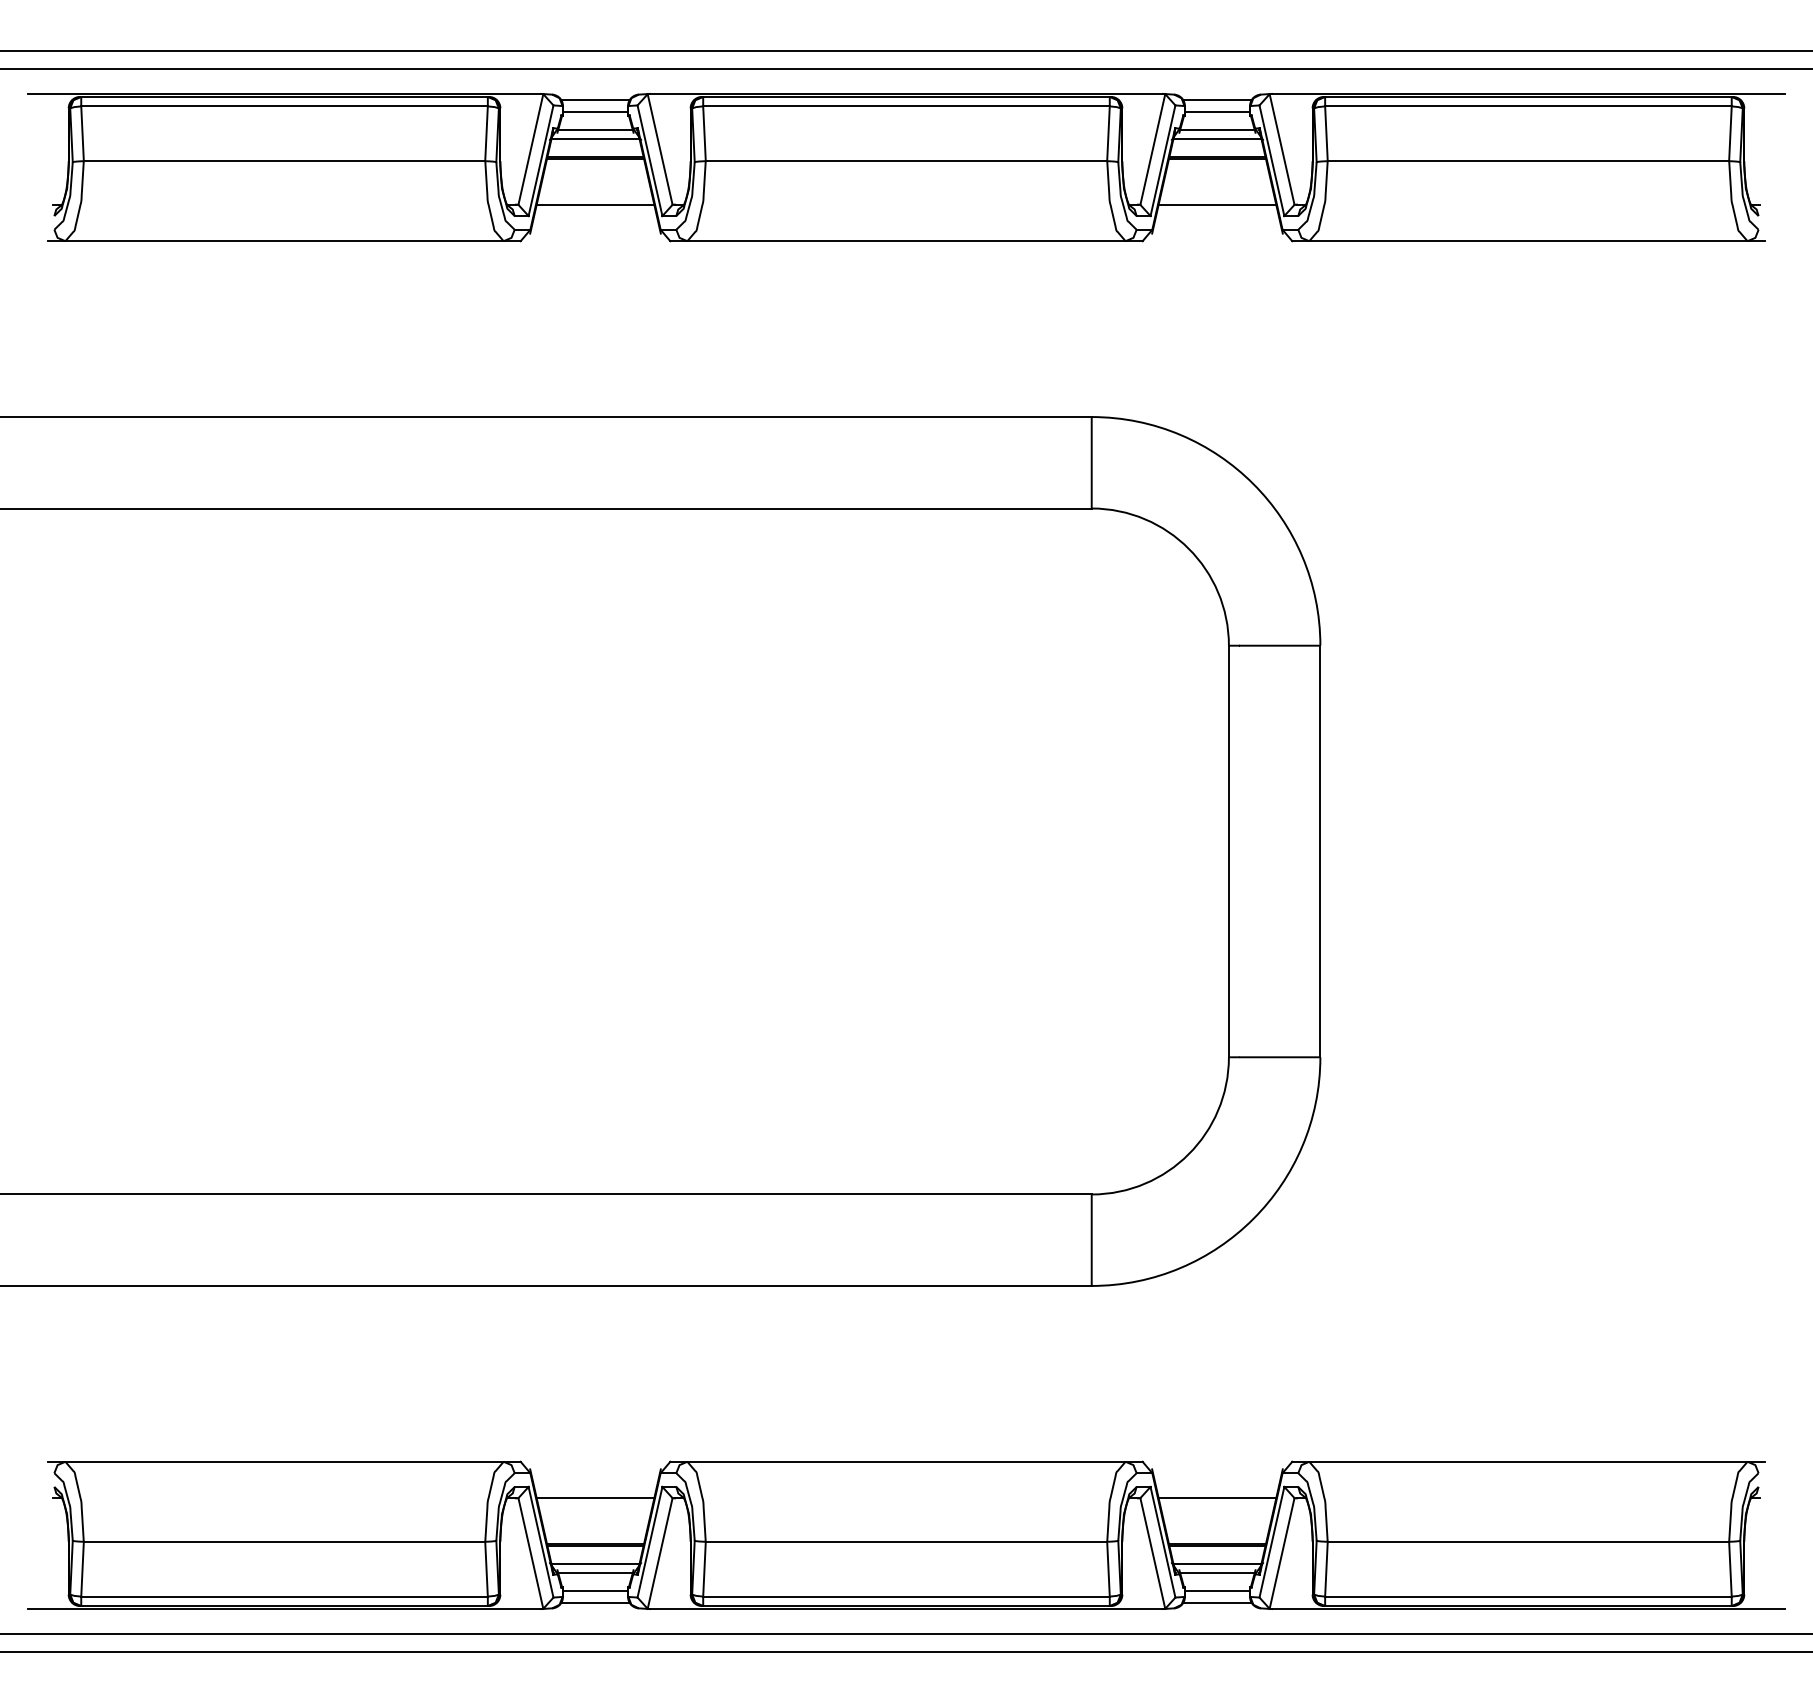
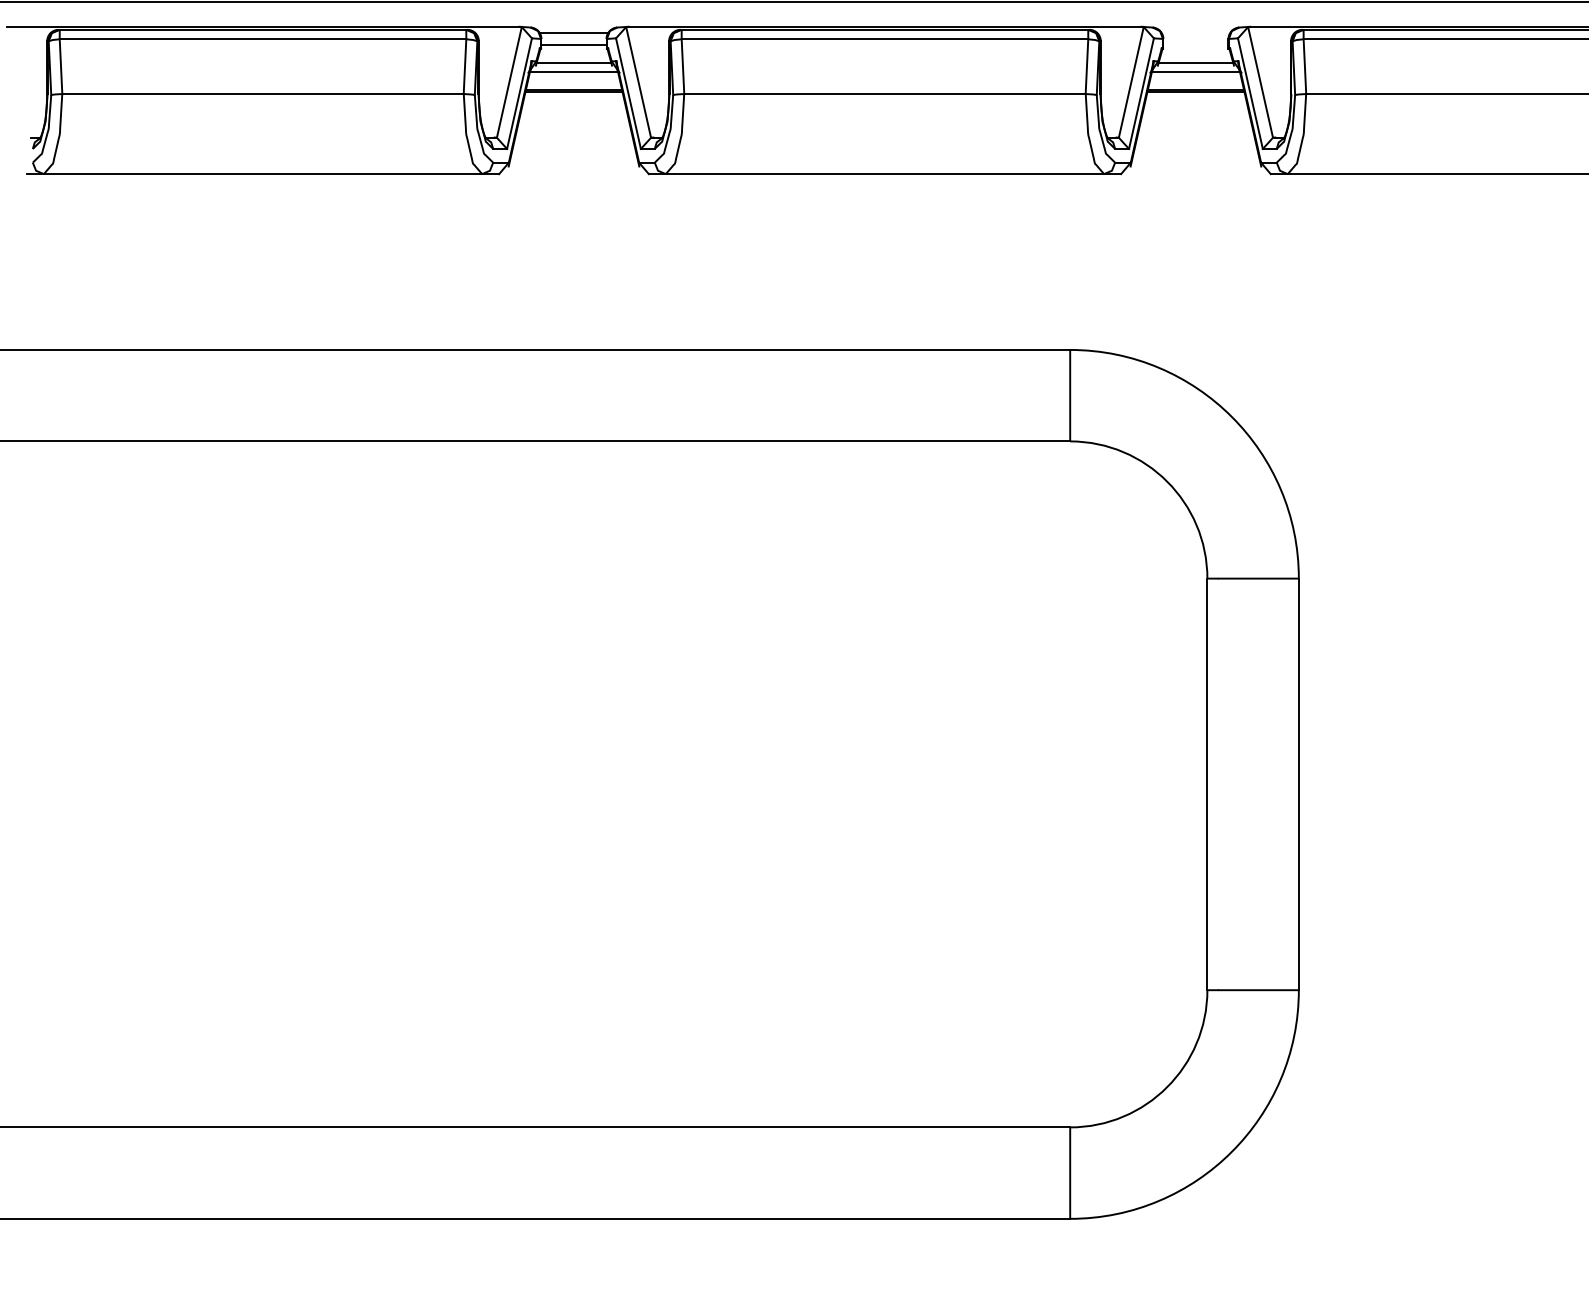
line: (1217, 100) -> (1195, 33), removed
line: (1217, 111) -> (1195, 44), removed
line: (595, 205) -> (573, 138), removed
line: (1217, 205) -> (1195, 138), removed

